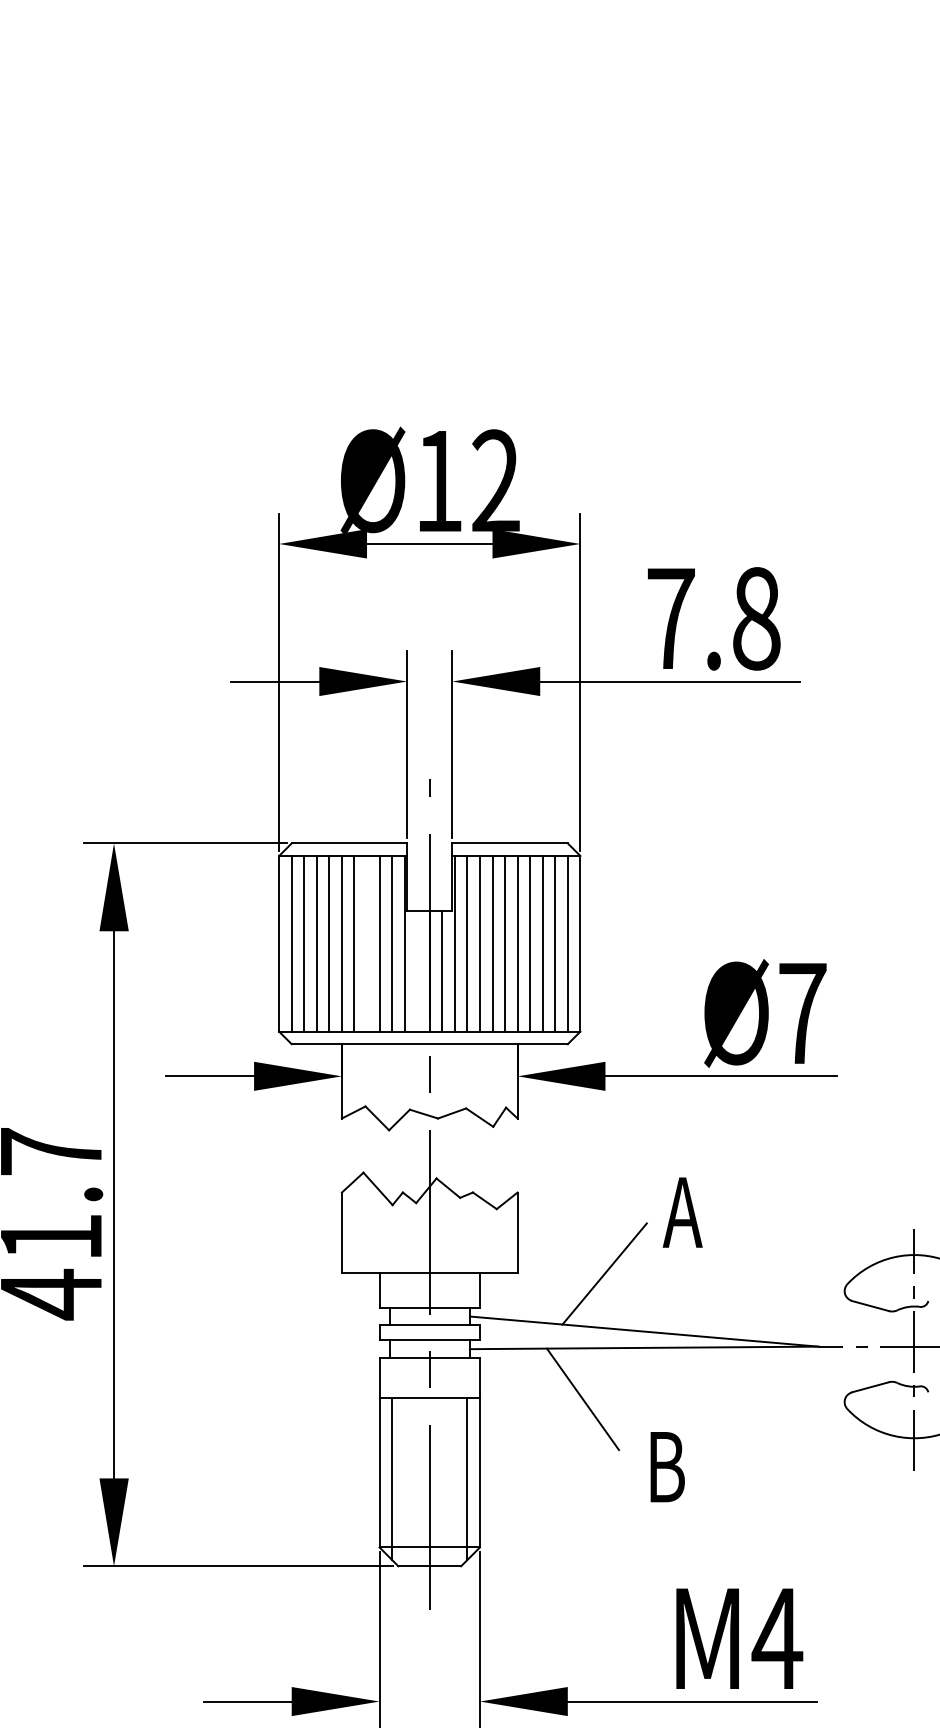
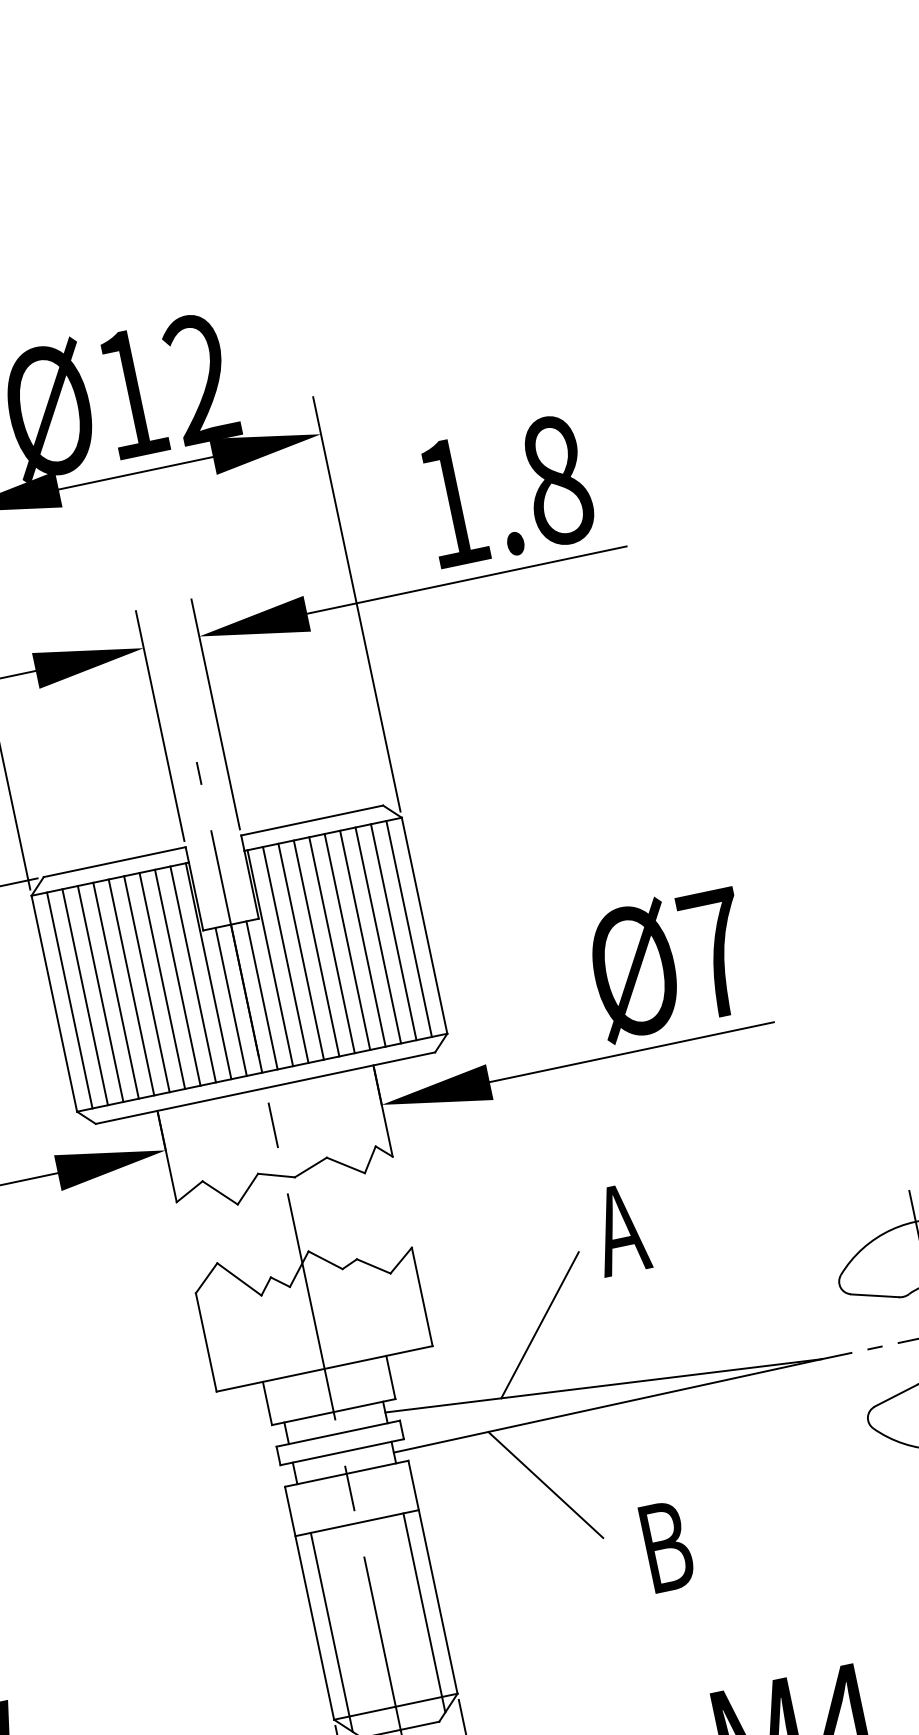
text: (670, 618) -> (451, 502), 7.8 -> 1.8
line: (367, 943) -> (162, 980), added
line: (417, 971) -> (231, 1001), added

